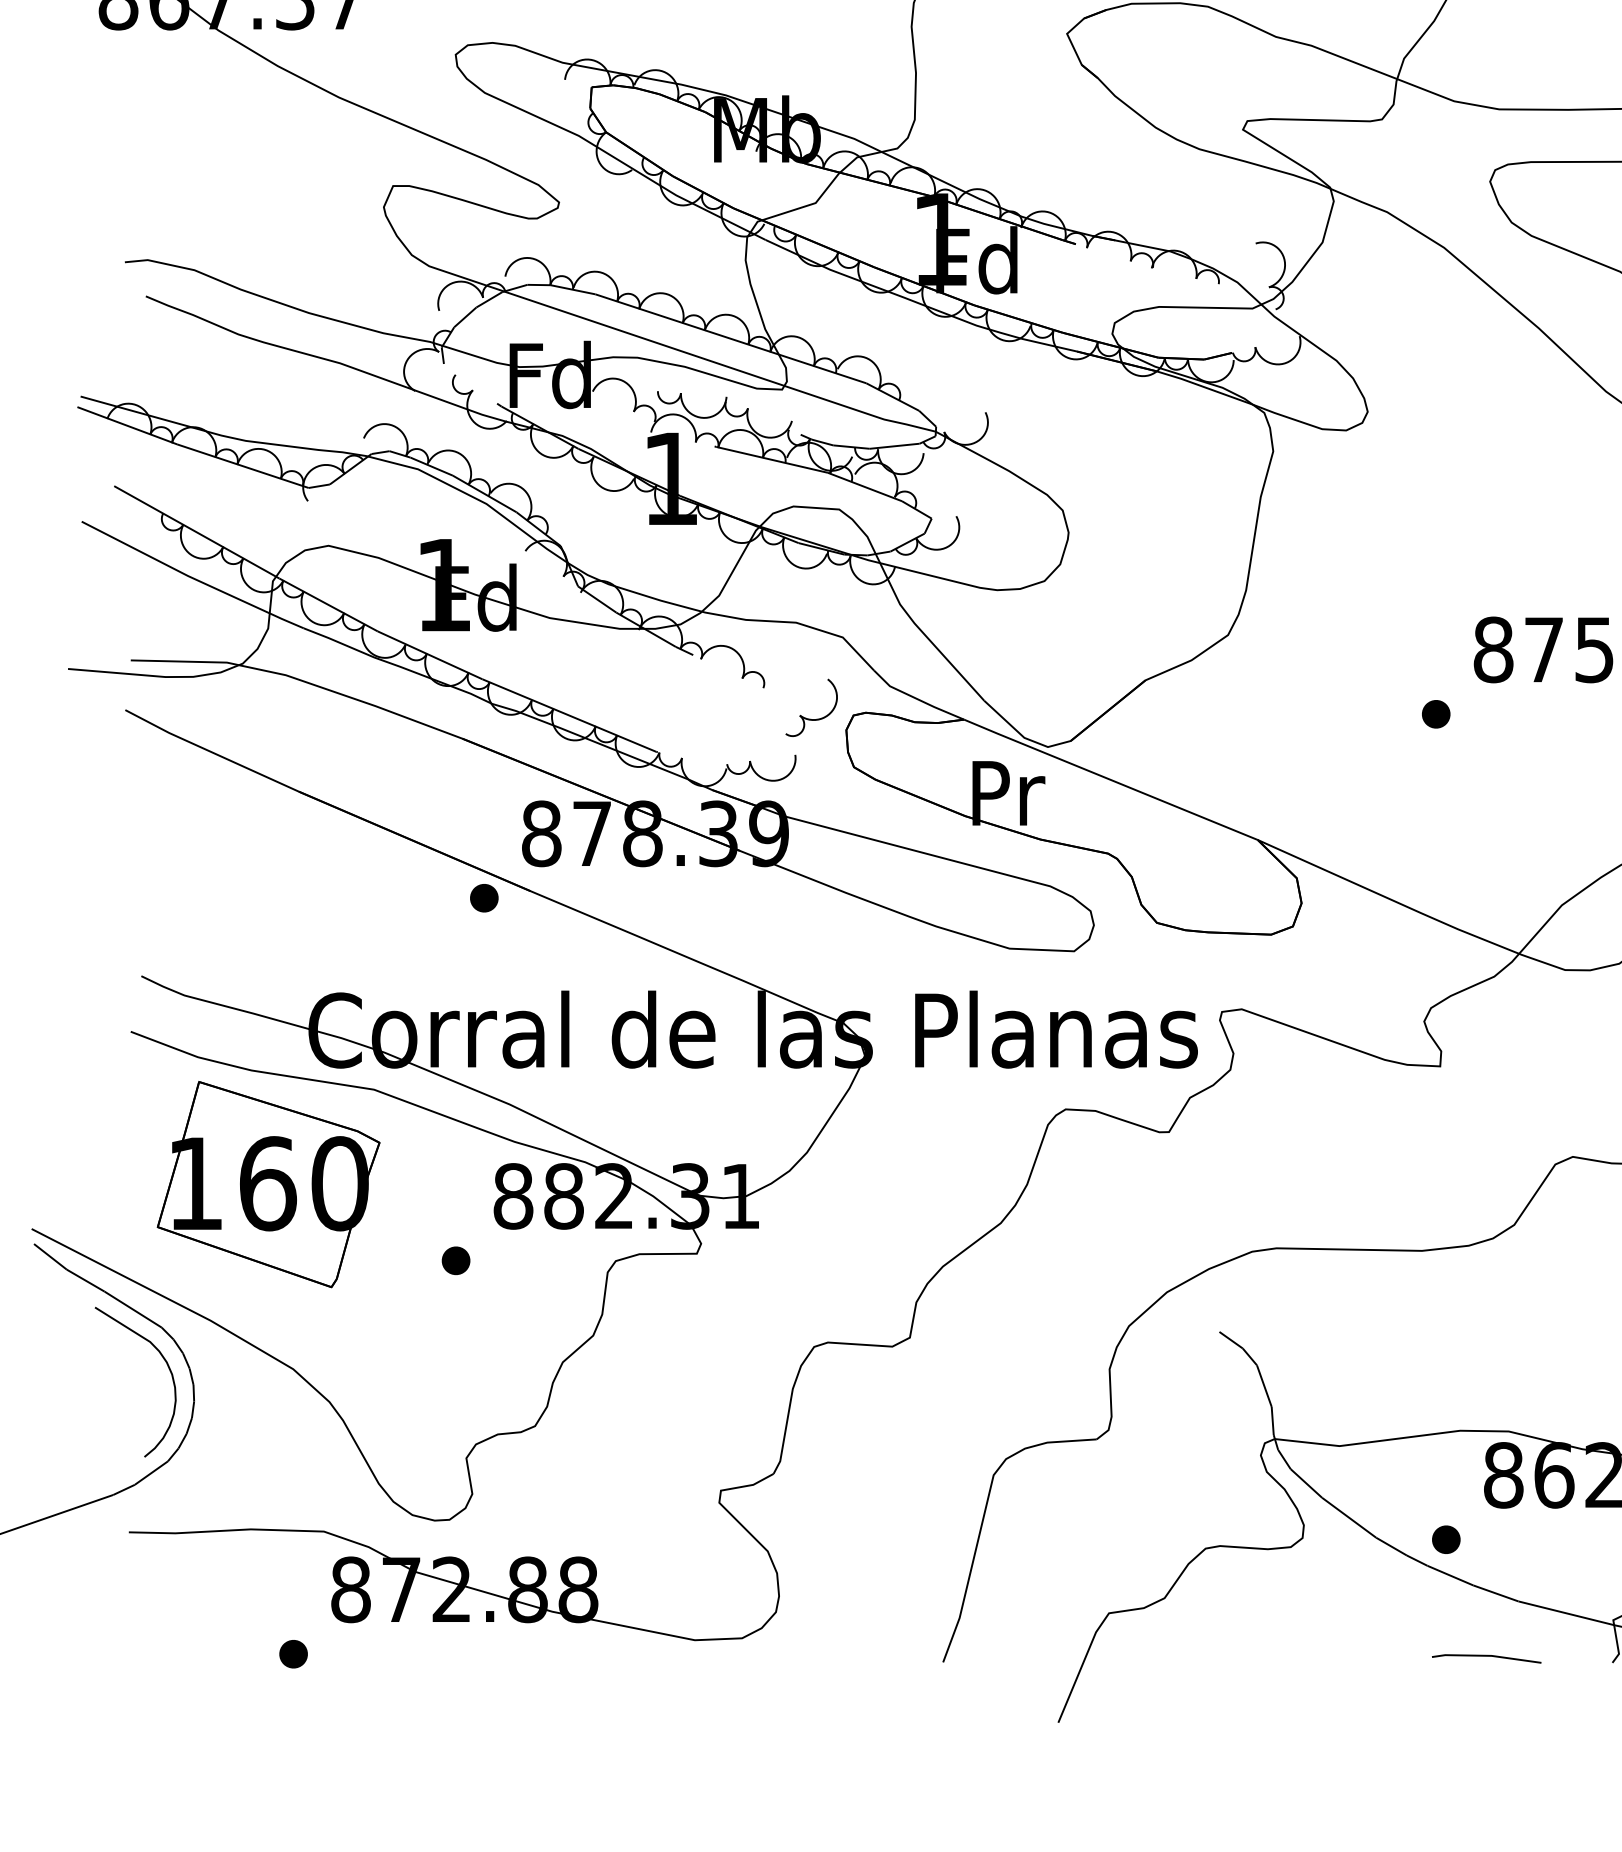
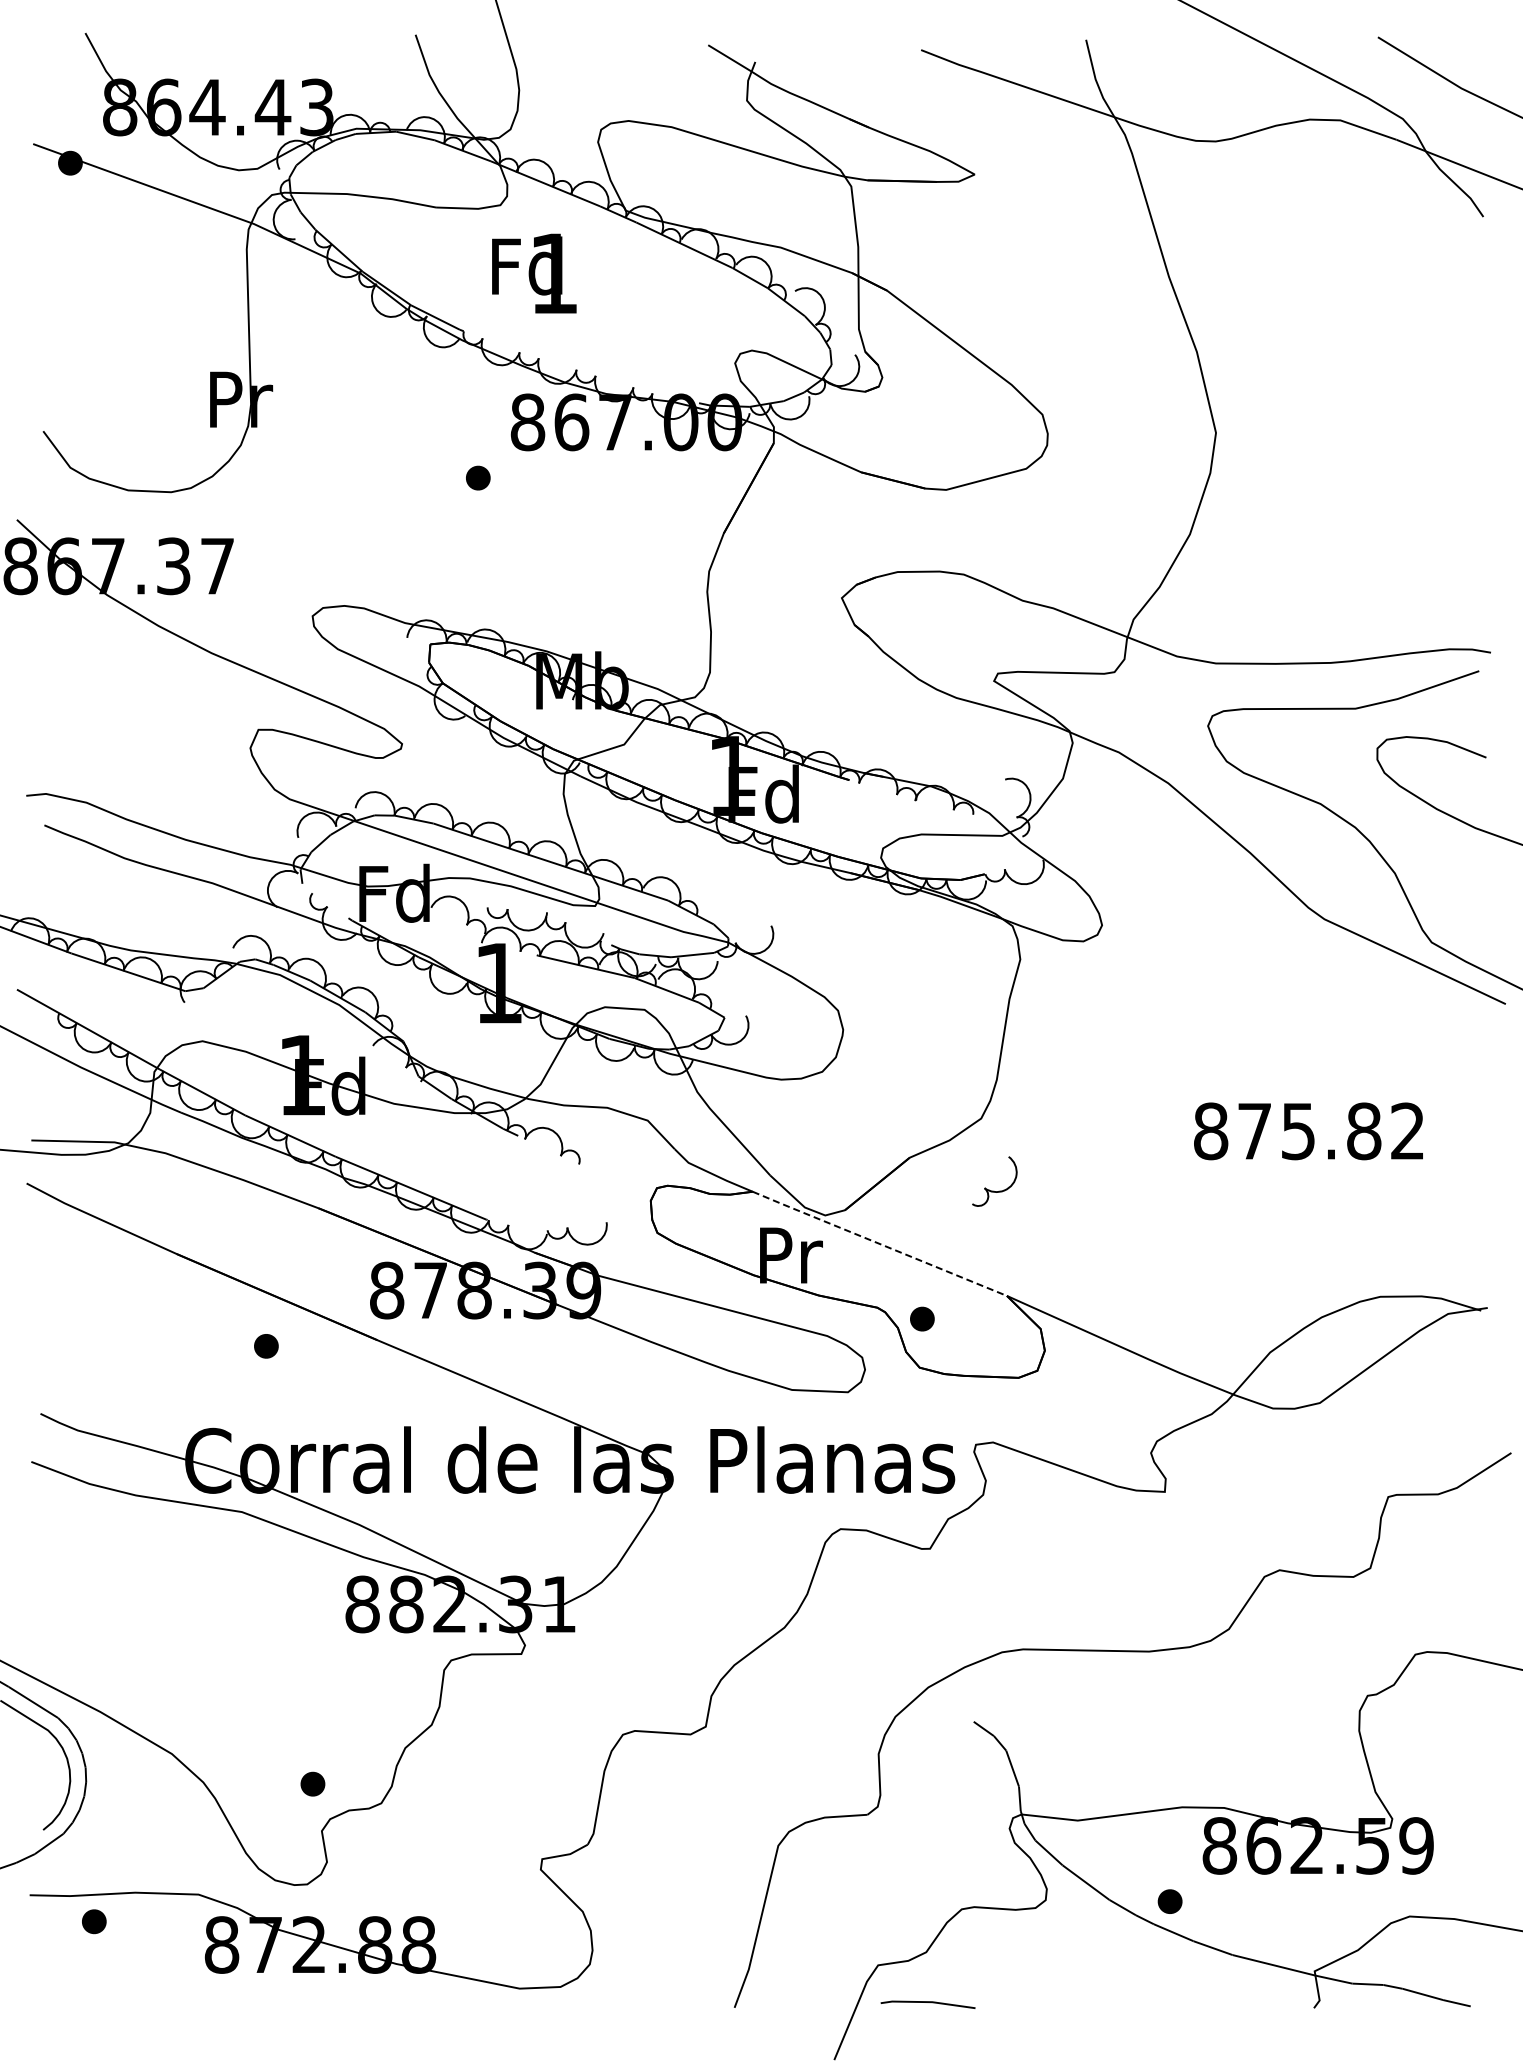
part: (1436, 713) -> (922, 1318), moved
part: (810, 718) -> (993, 1190), moved
line: (1110, 779) -> (879, 1243), solid -> dashed
part: (484, 898) -> (266, 1346), moved
part: (268, 1183) -> (150, 1593), removed
part: (455, 1260) -> (312, 1783), moved
part: (293, 1653) -> (94, 1921), moved
line: (1486, 1656) -> (927, 2002), moved

